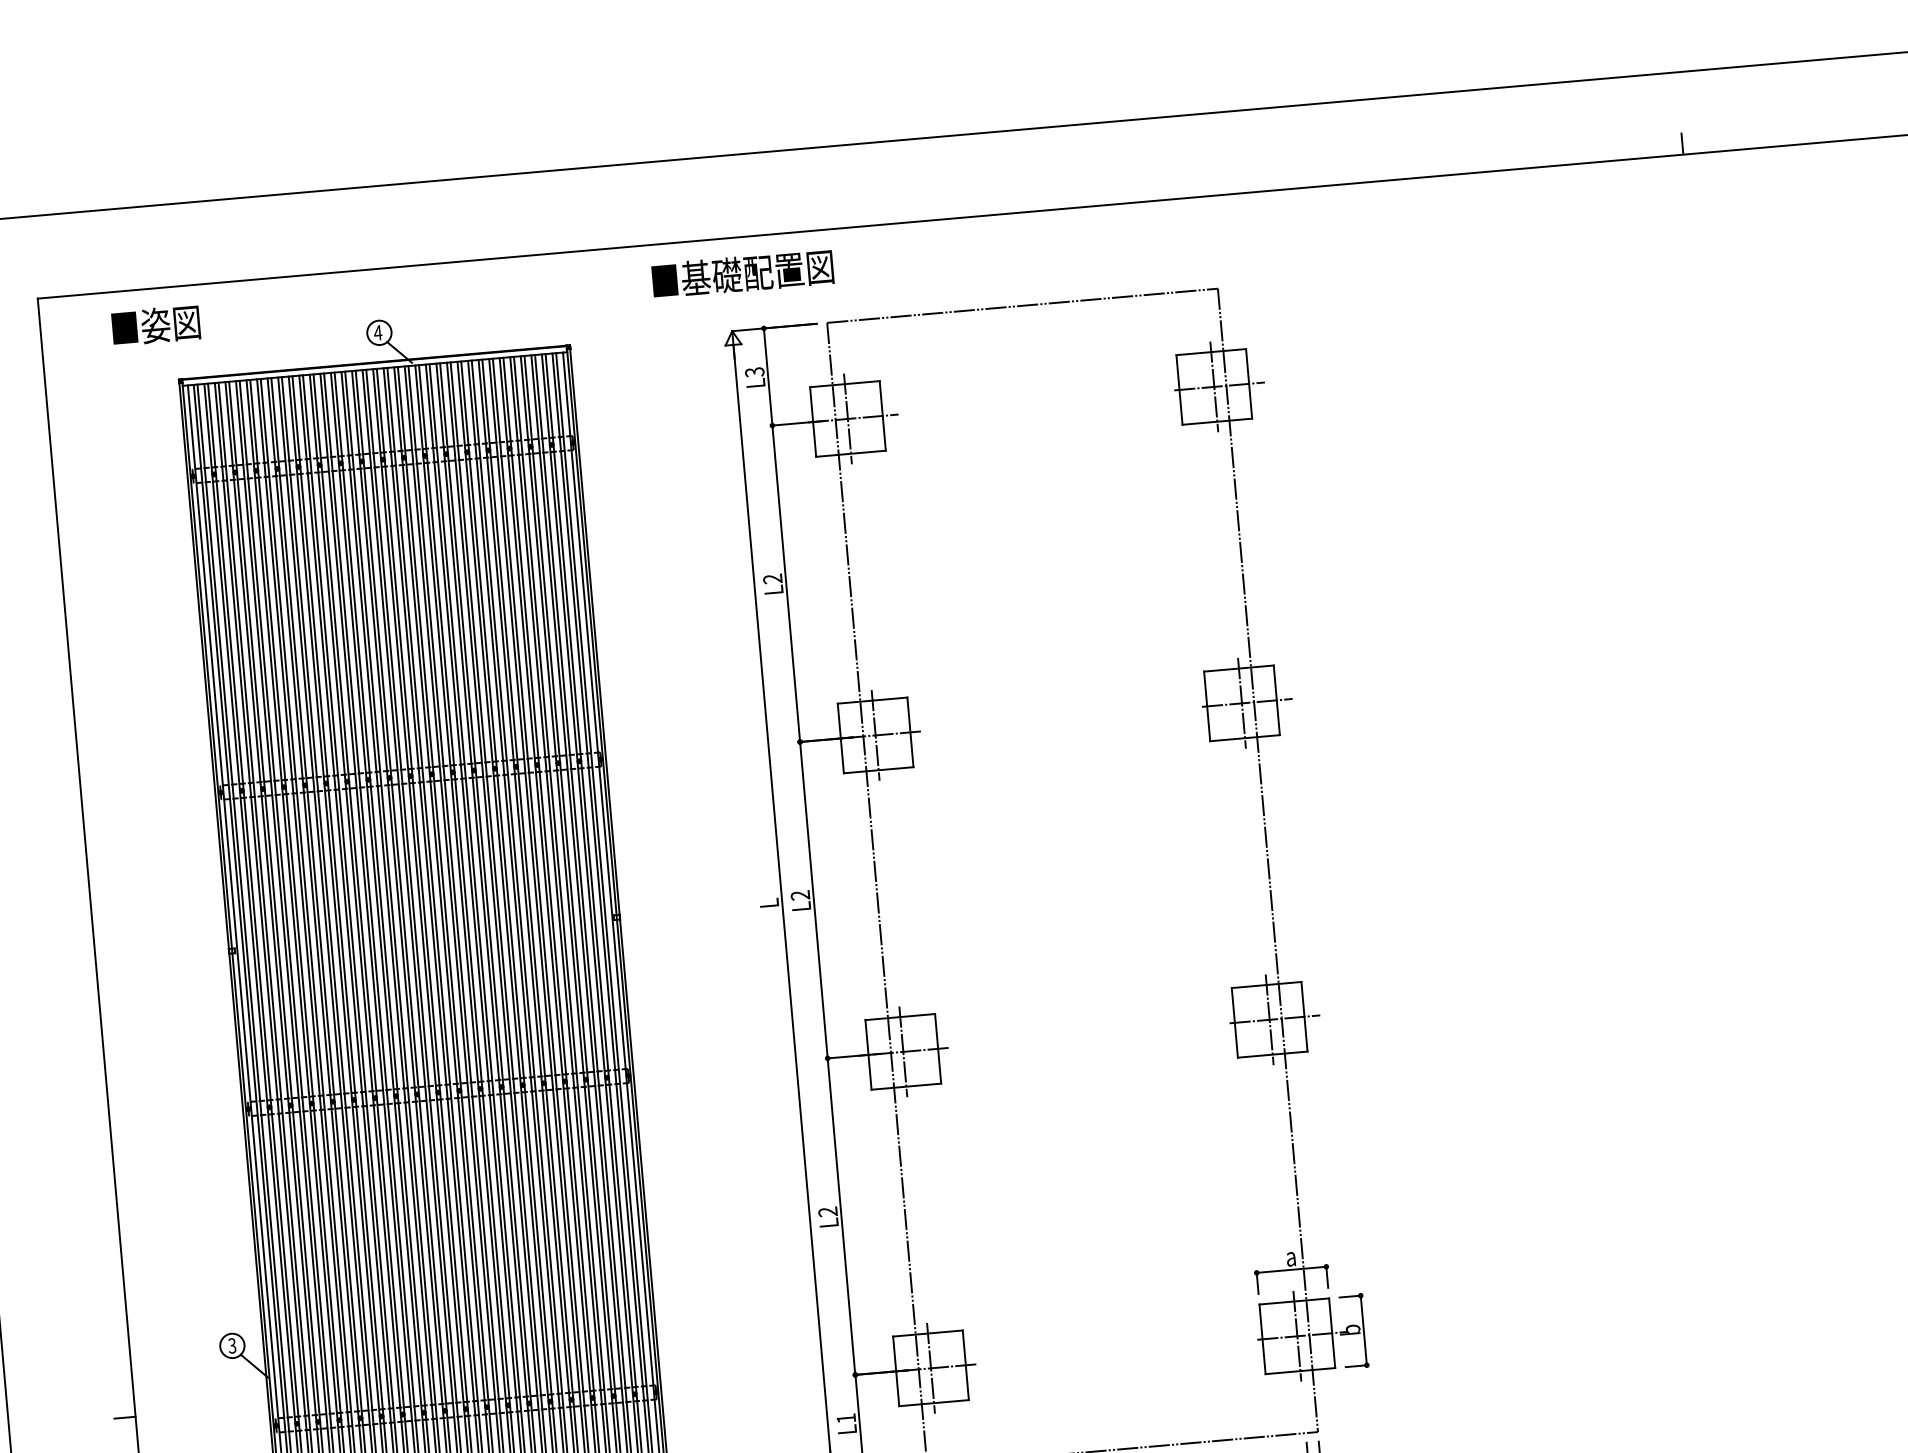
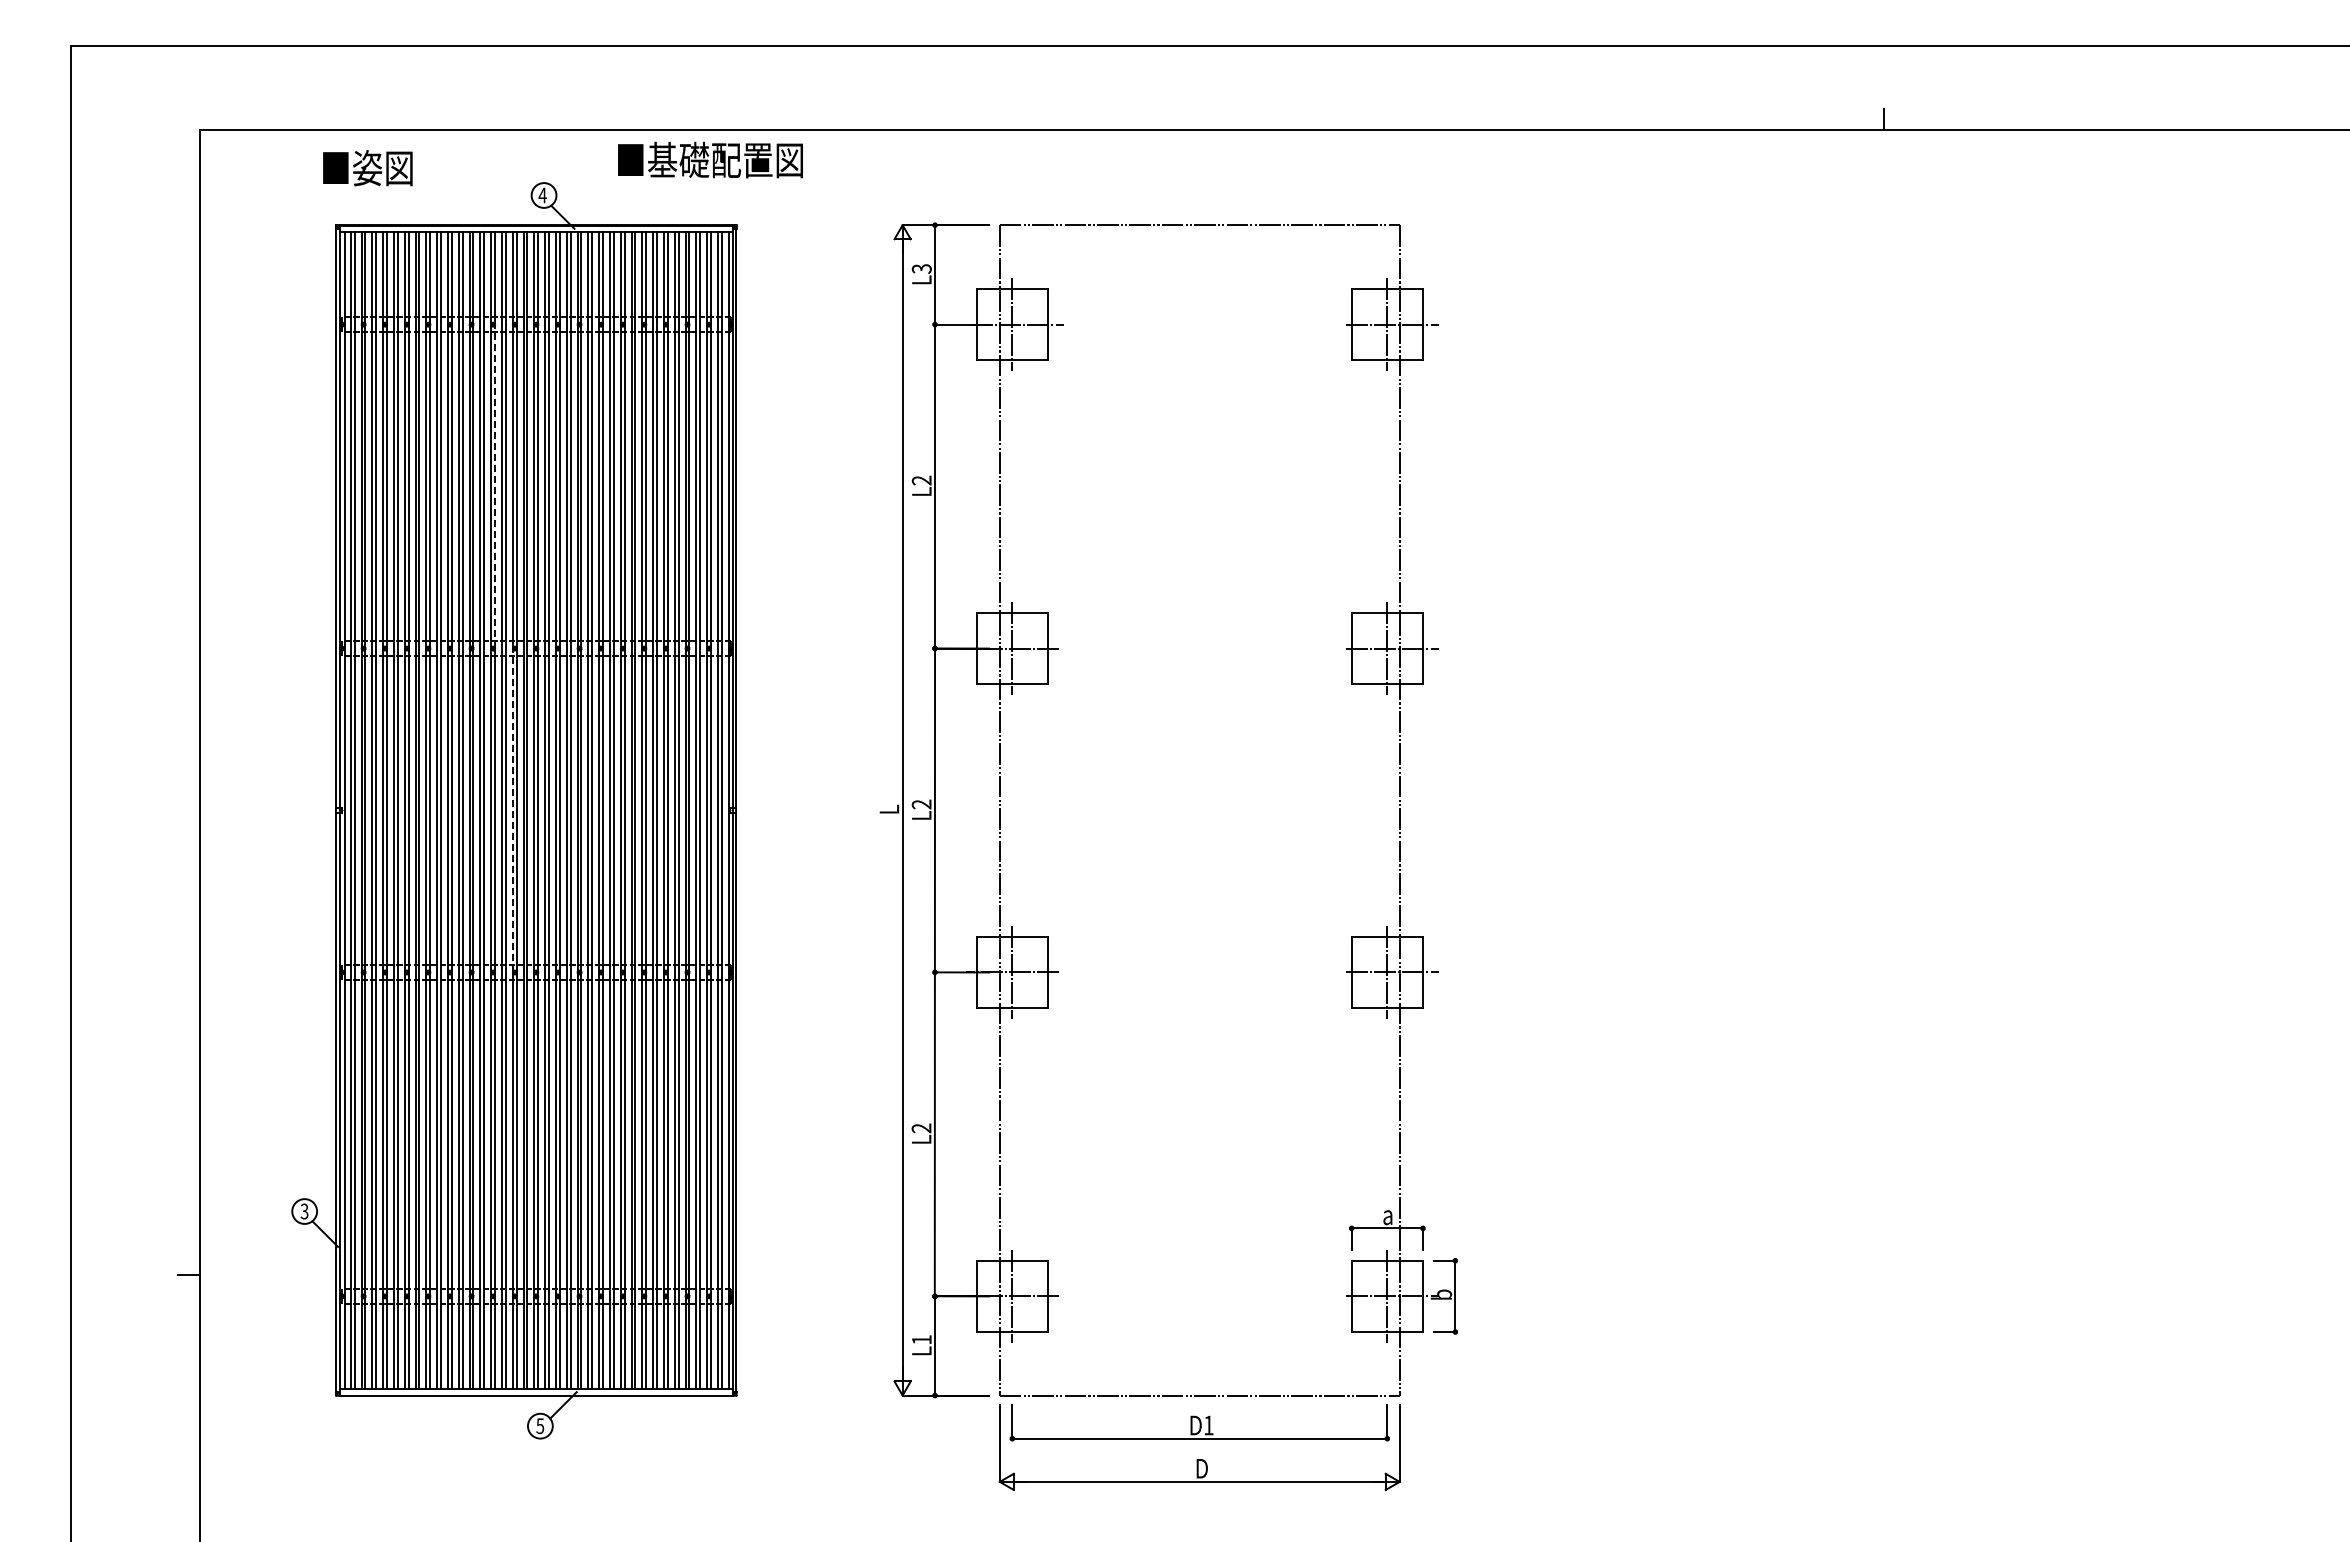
text: (742, 273) -> (710, 159), moved
text: (155, 325) -> (367, 168), moved
line: (356, 621) -> (495, 486), solid -> dashed
line: (401, 935) -> (512, 809), solid -> dashed

